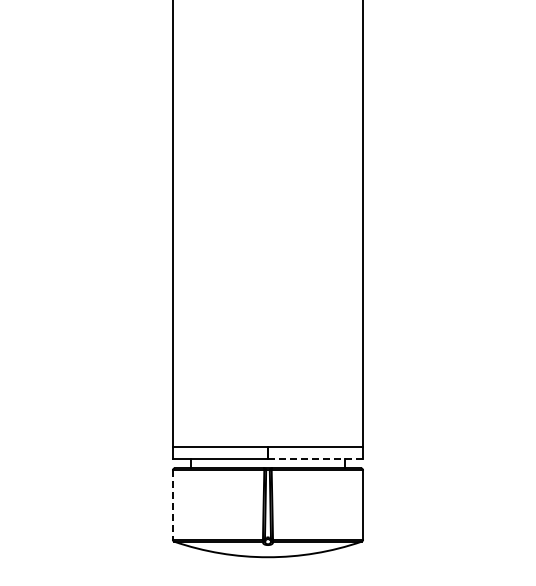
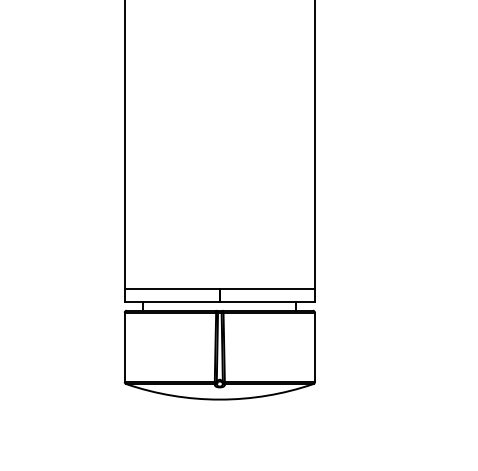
line: (314, 459) -> (266, 301), dashed -> solid
line: (172, 505) -> (124, 347), dashed -> solid

